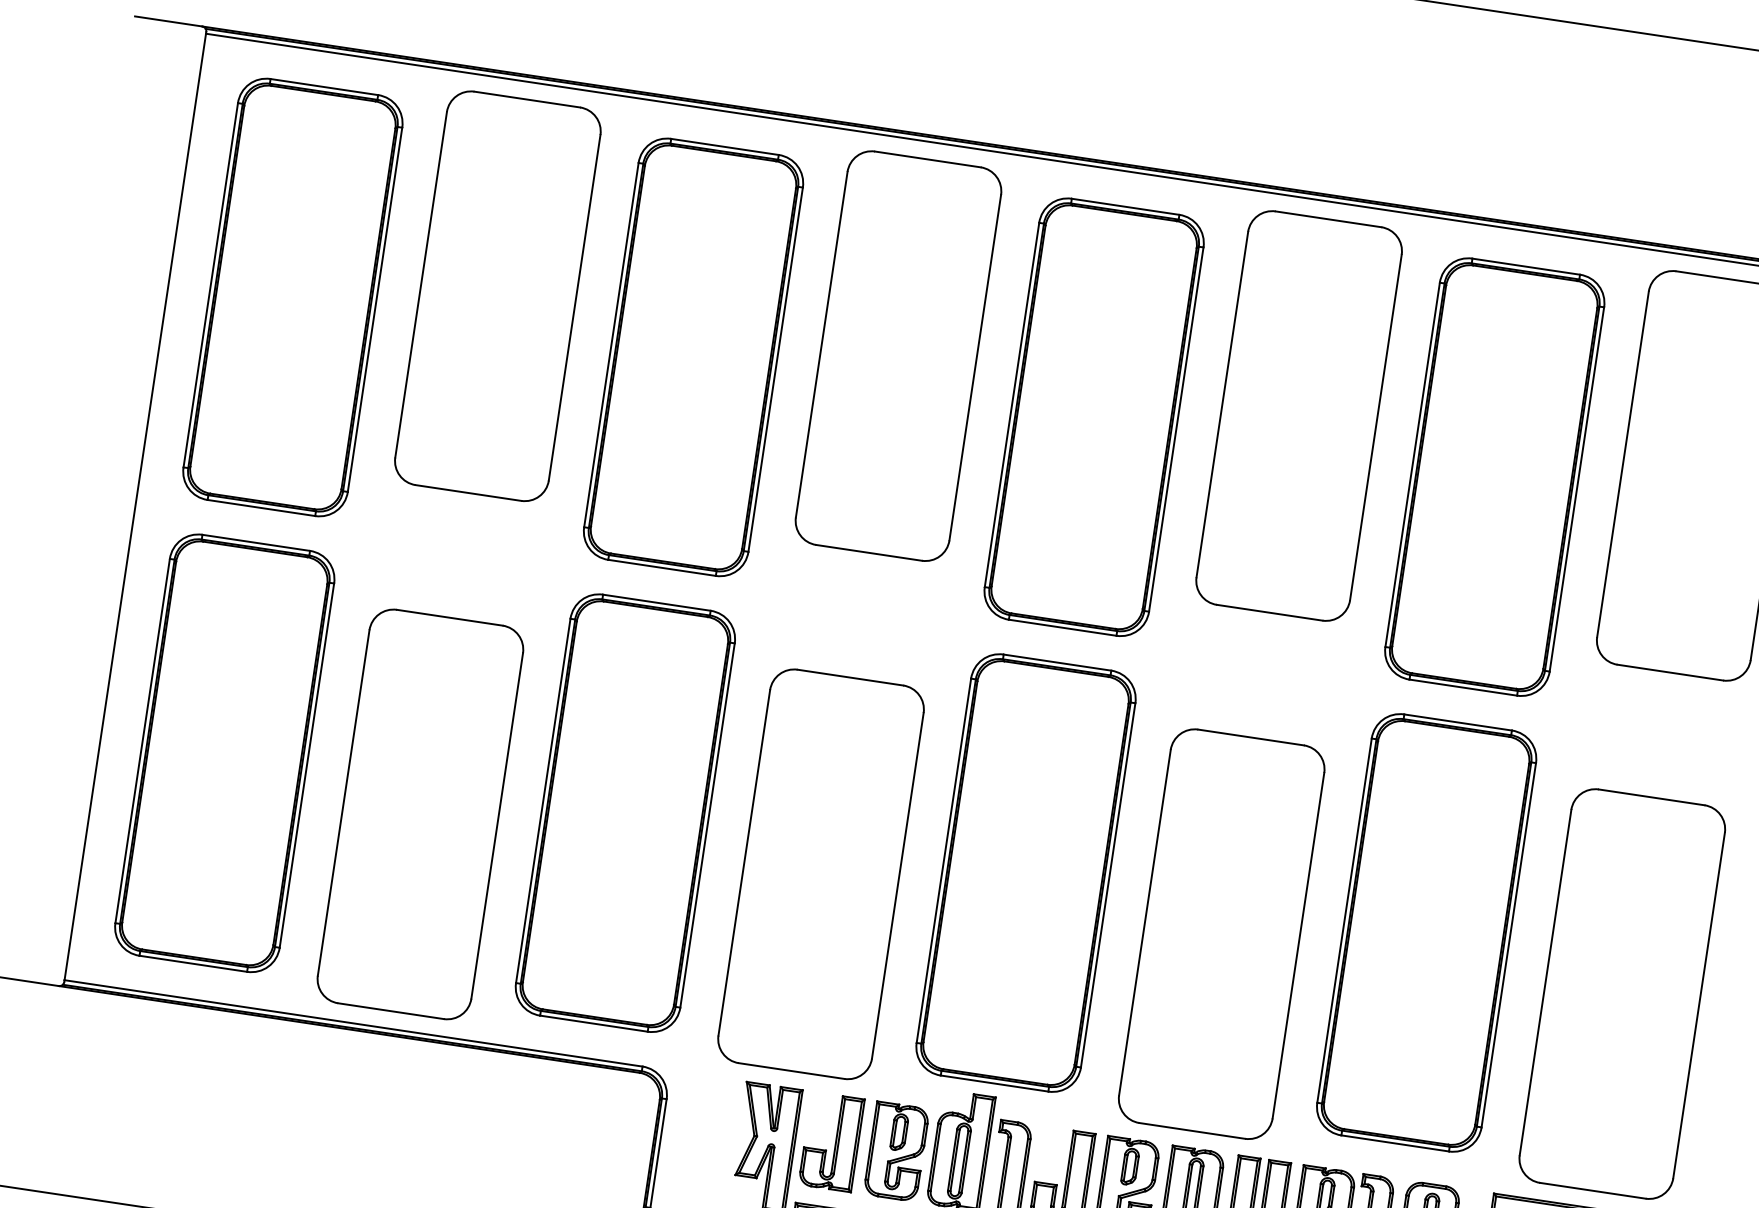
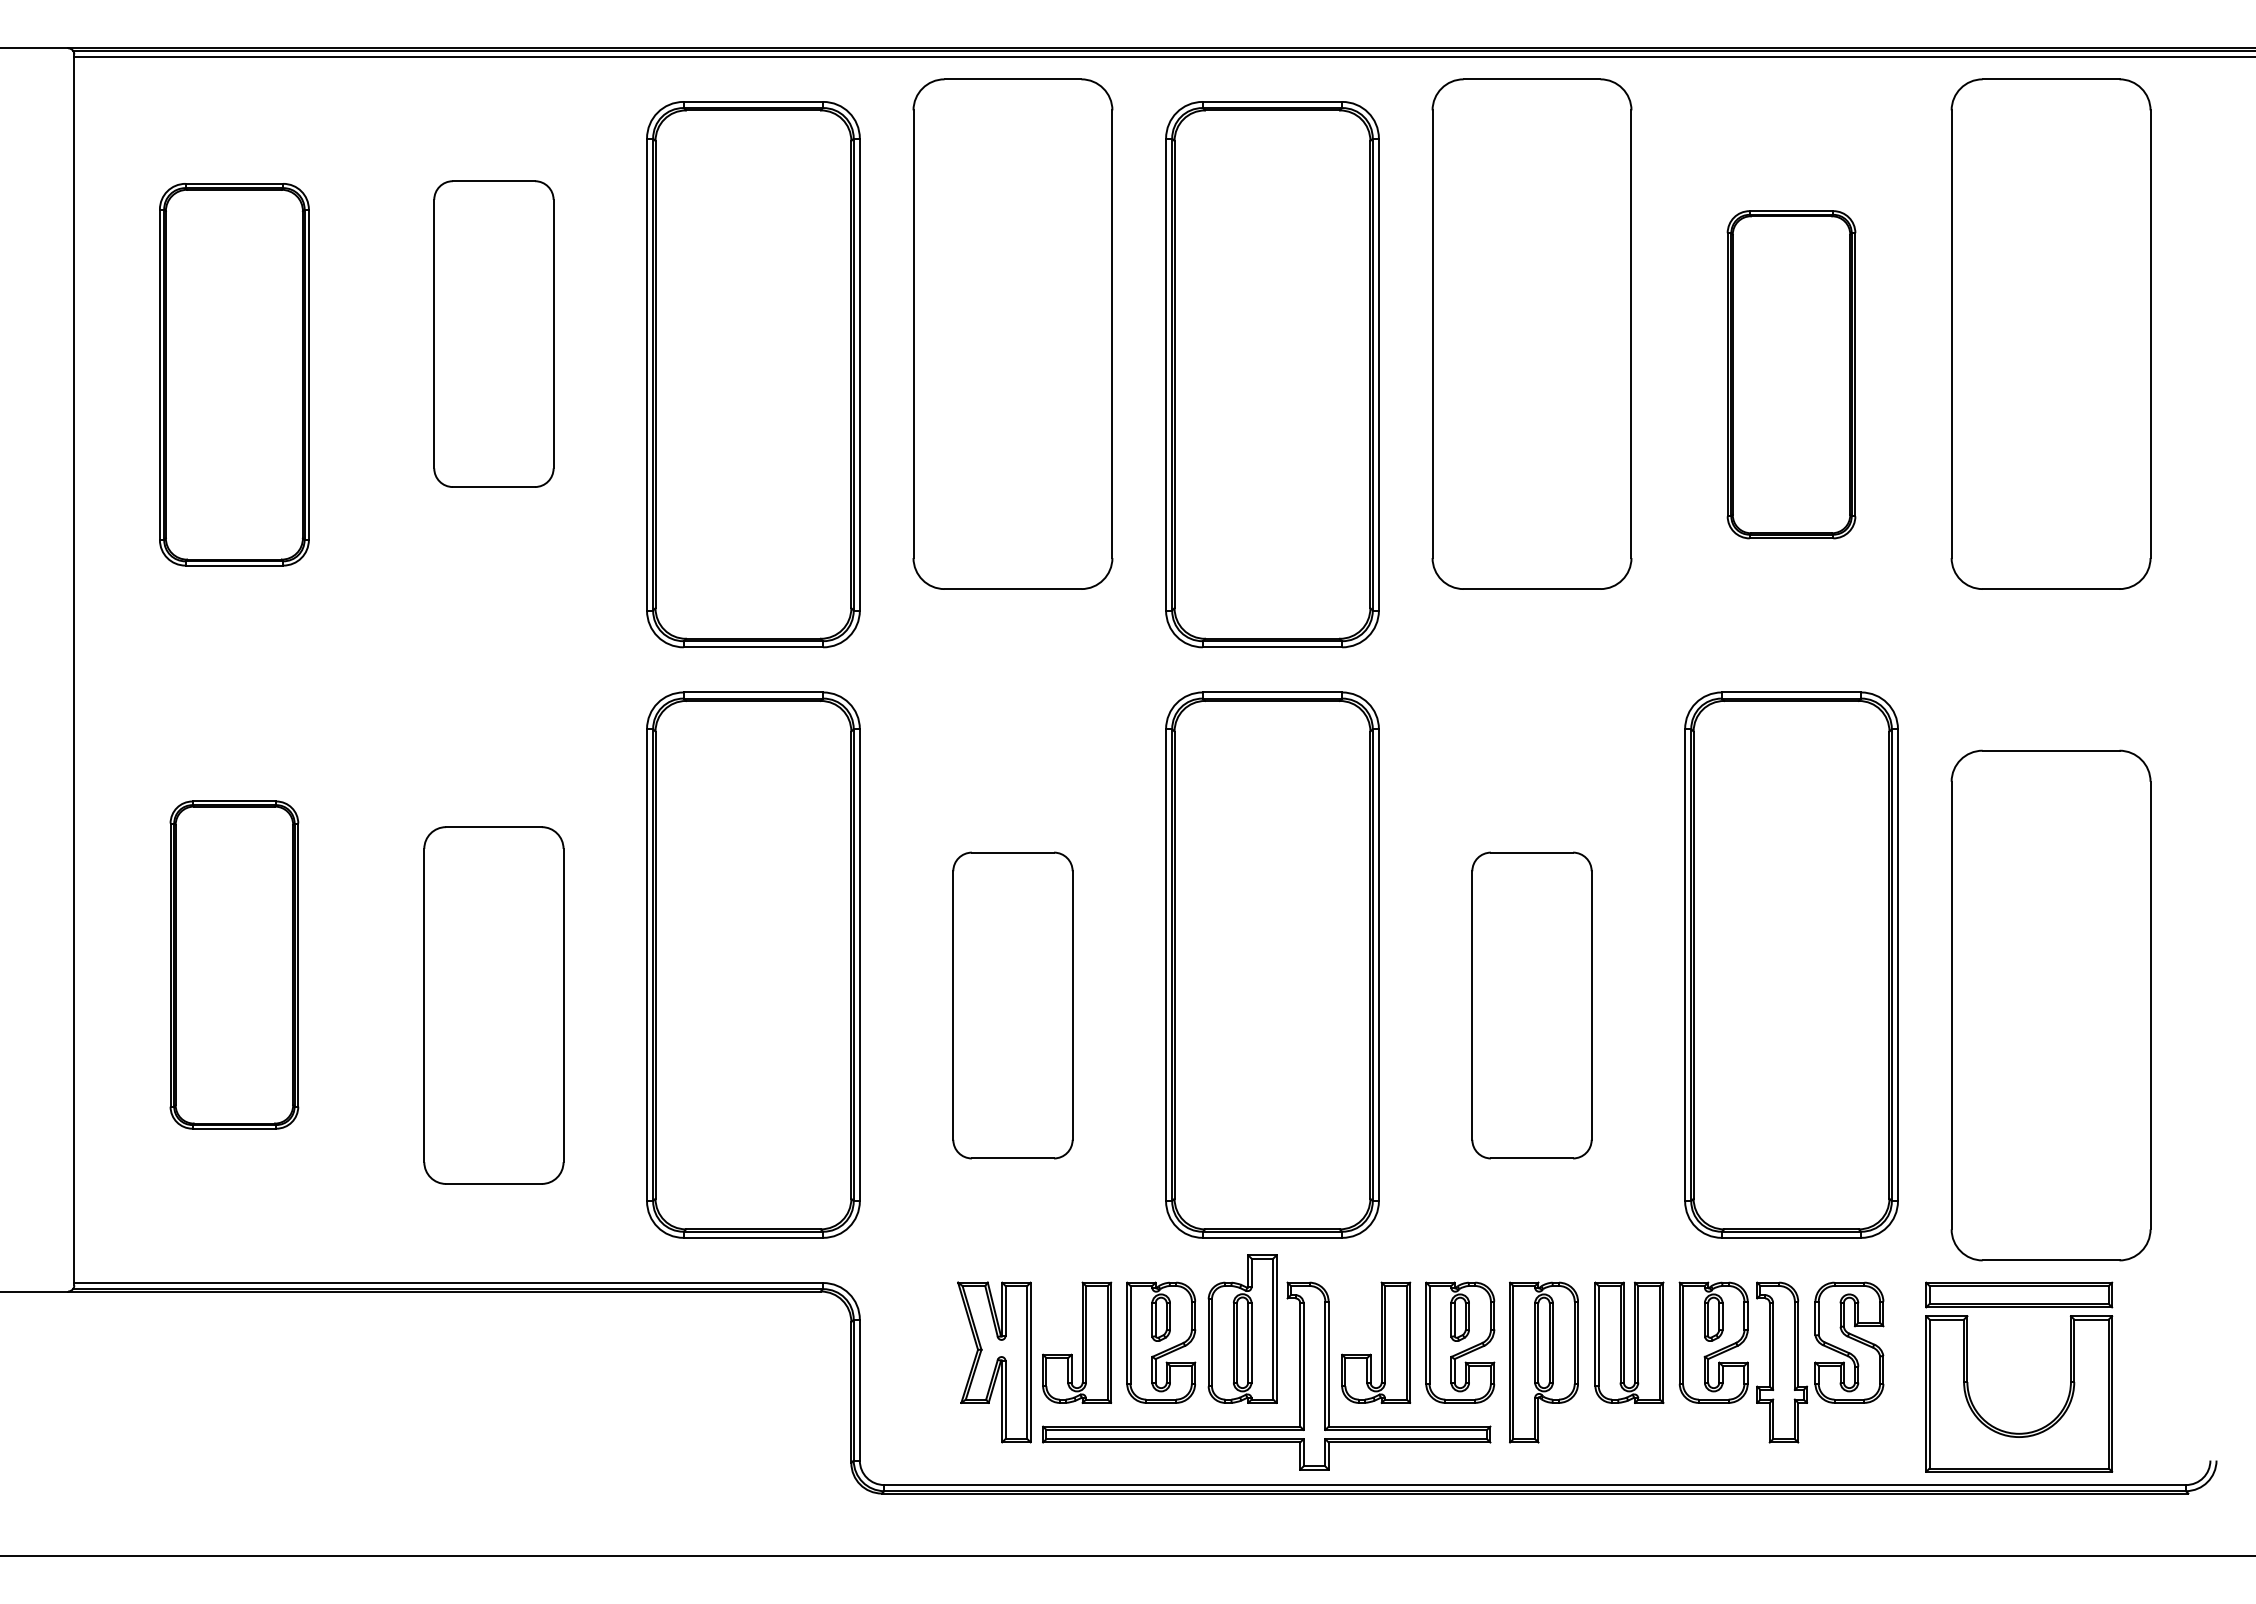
part: (497, 295) -> (493, 333), size x0.6
part: (293, 297) -> (234, 374), size x0.7
part: (1494, 477) -> (1791, 374), size x0.6
part: (224, 752) -> (234, 964), size x0.6
part: (420, 814) -> (493, 1005), size x0.7
part: (820, 874) -> (1012, 1005), size x0.6
part: (1221, 934) -> (1531, 1005), size x0.6

